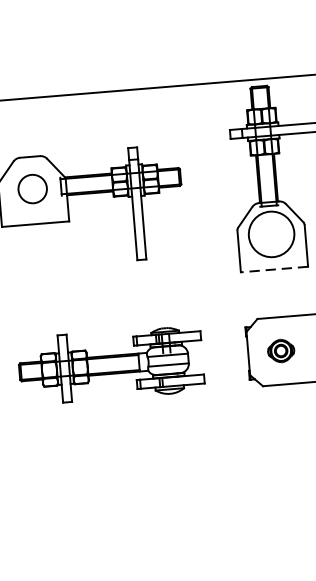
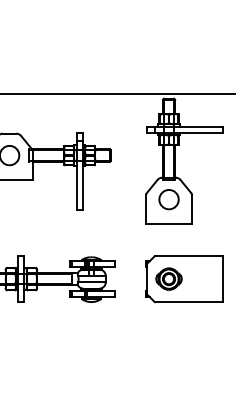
circle: (270, 234) -> (168, 199), size x0.62
line: (275, 269) -> (169, 223), dashed -> solid
part: (280, 351) -> (168, 279), size x1.43

